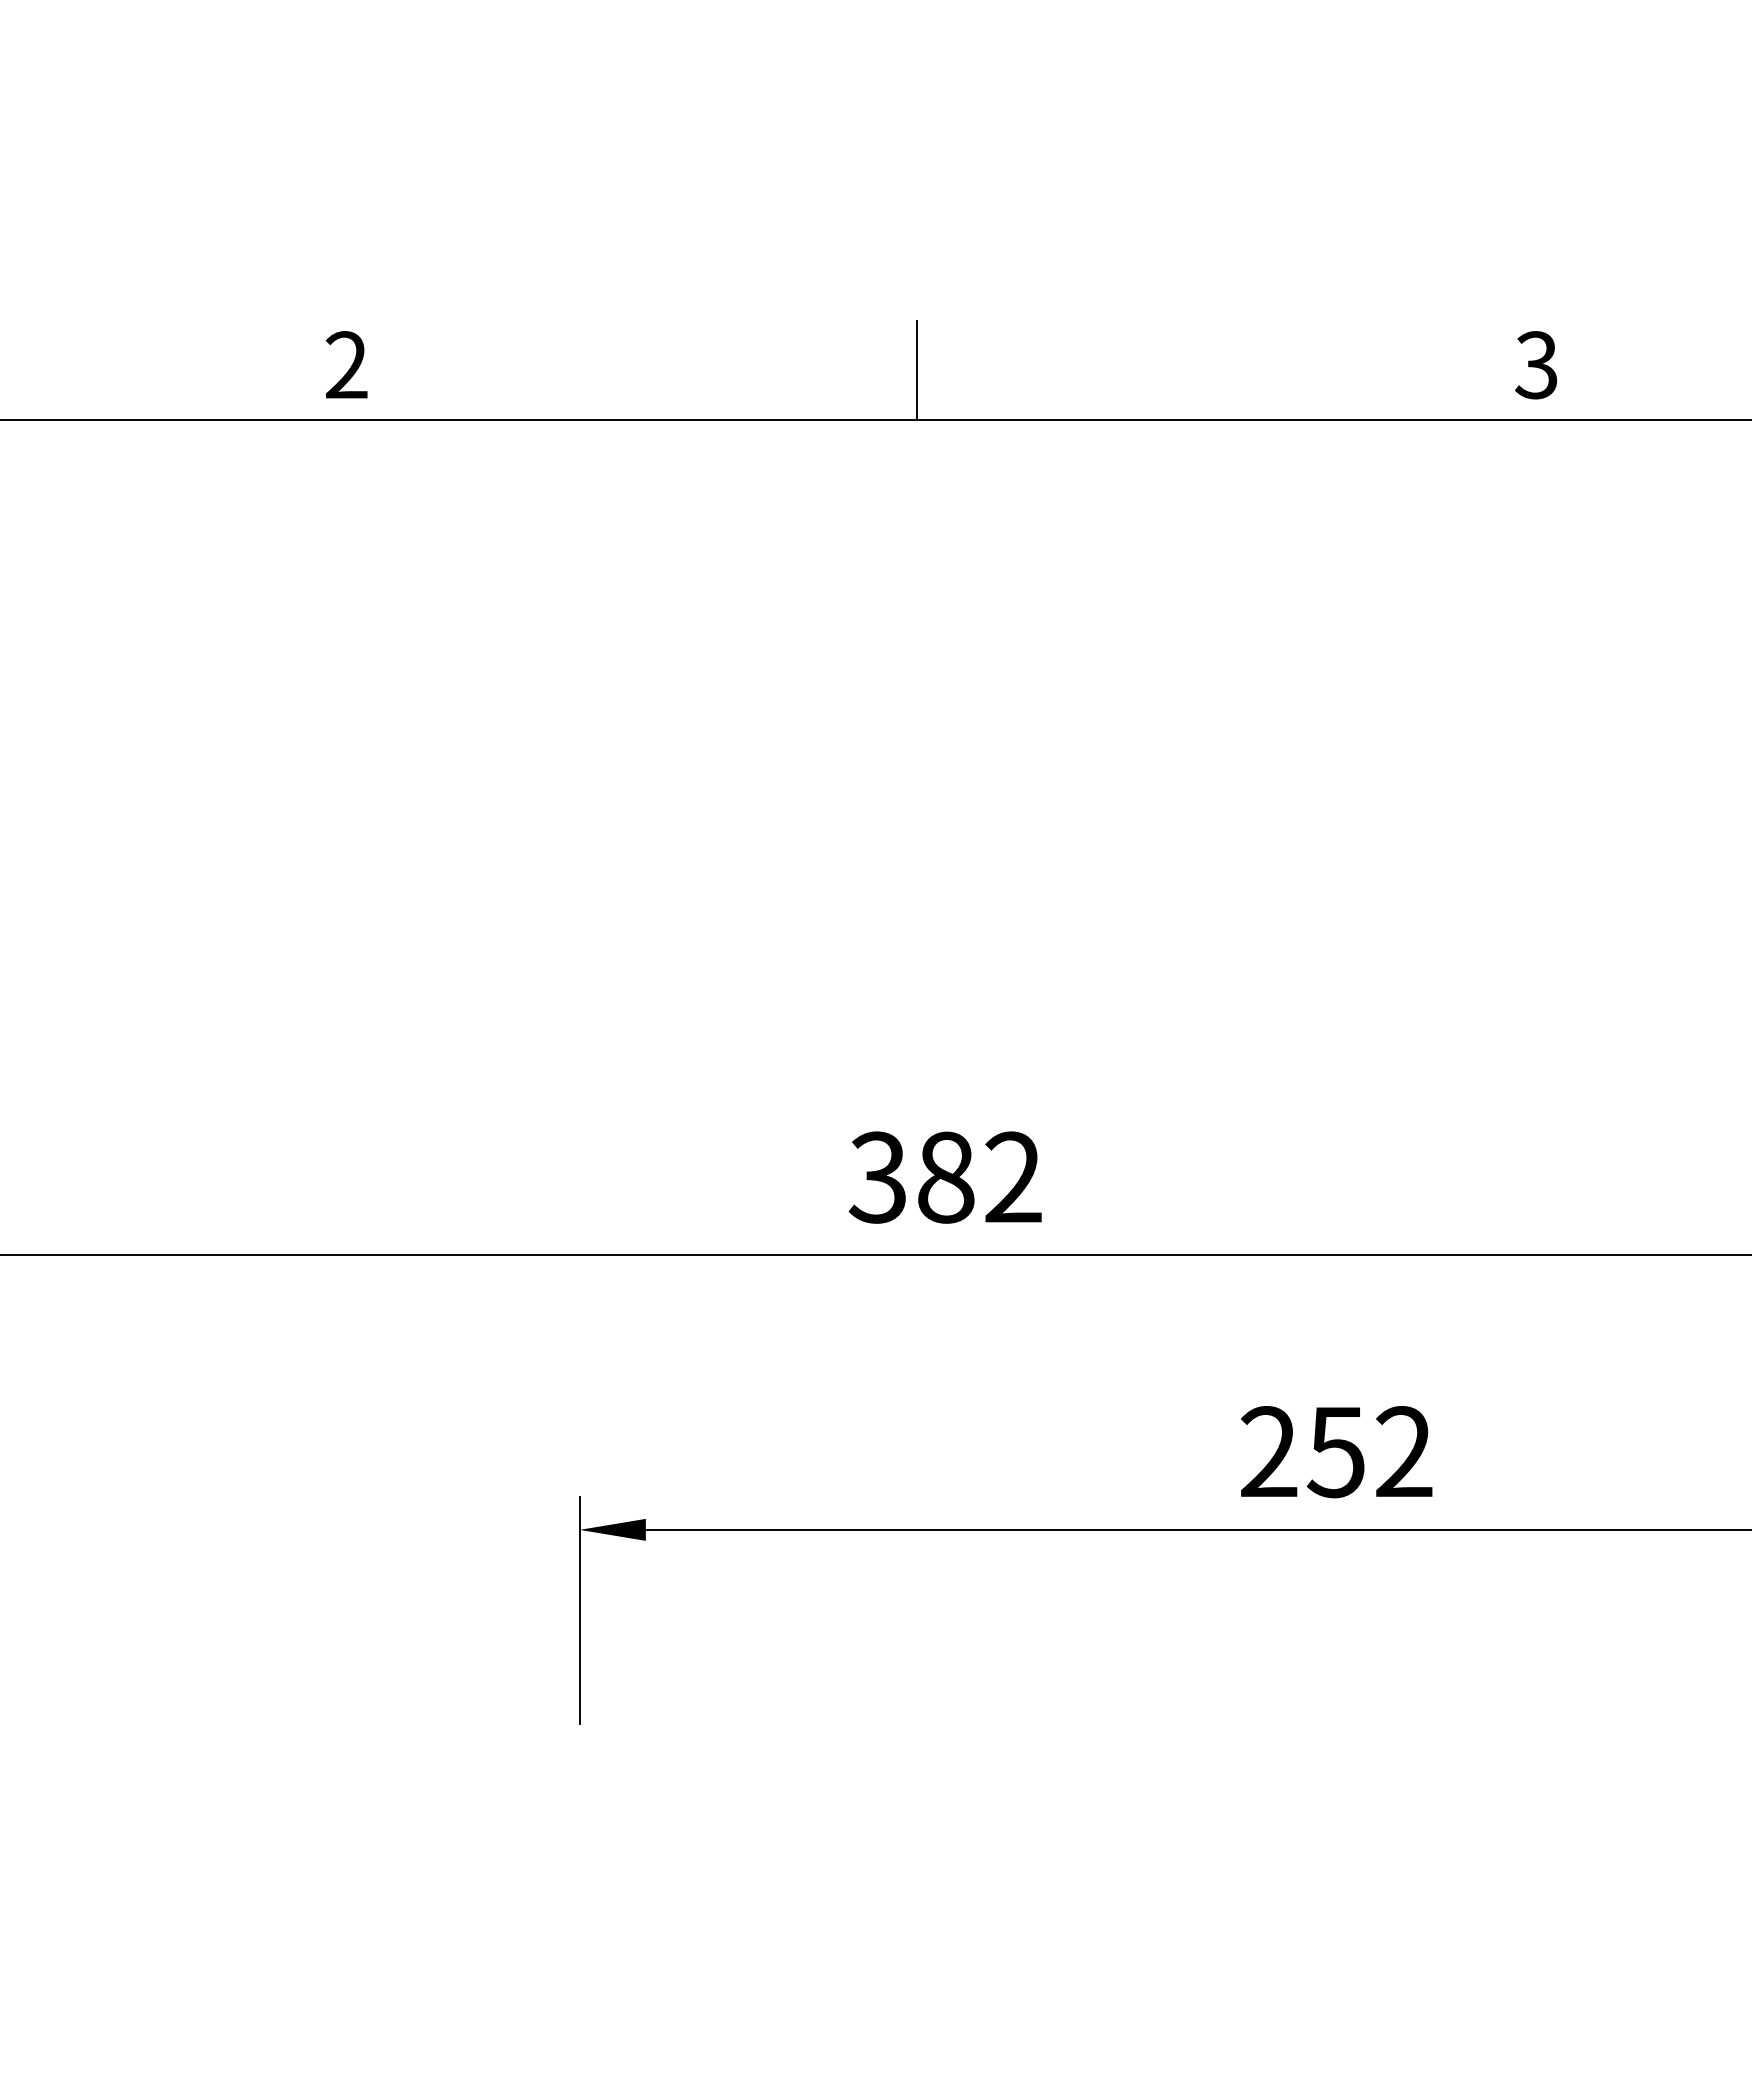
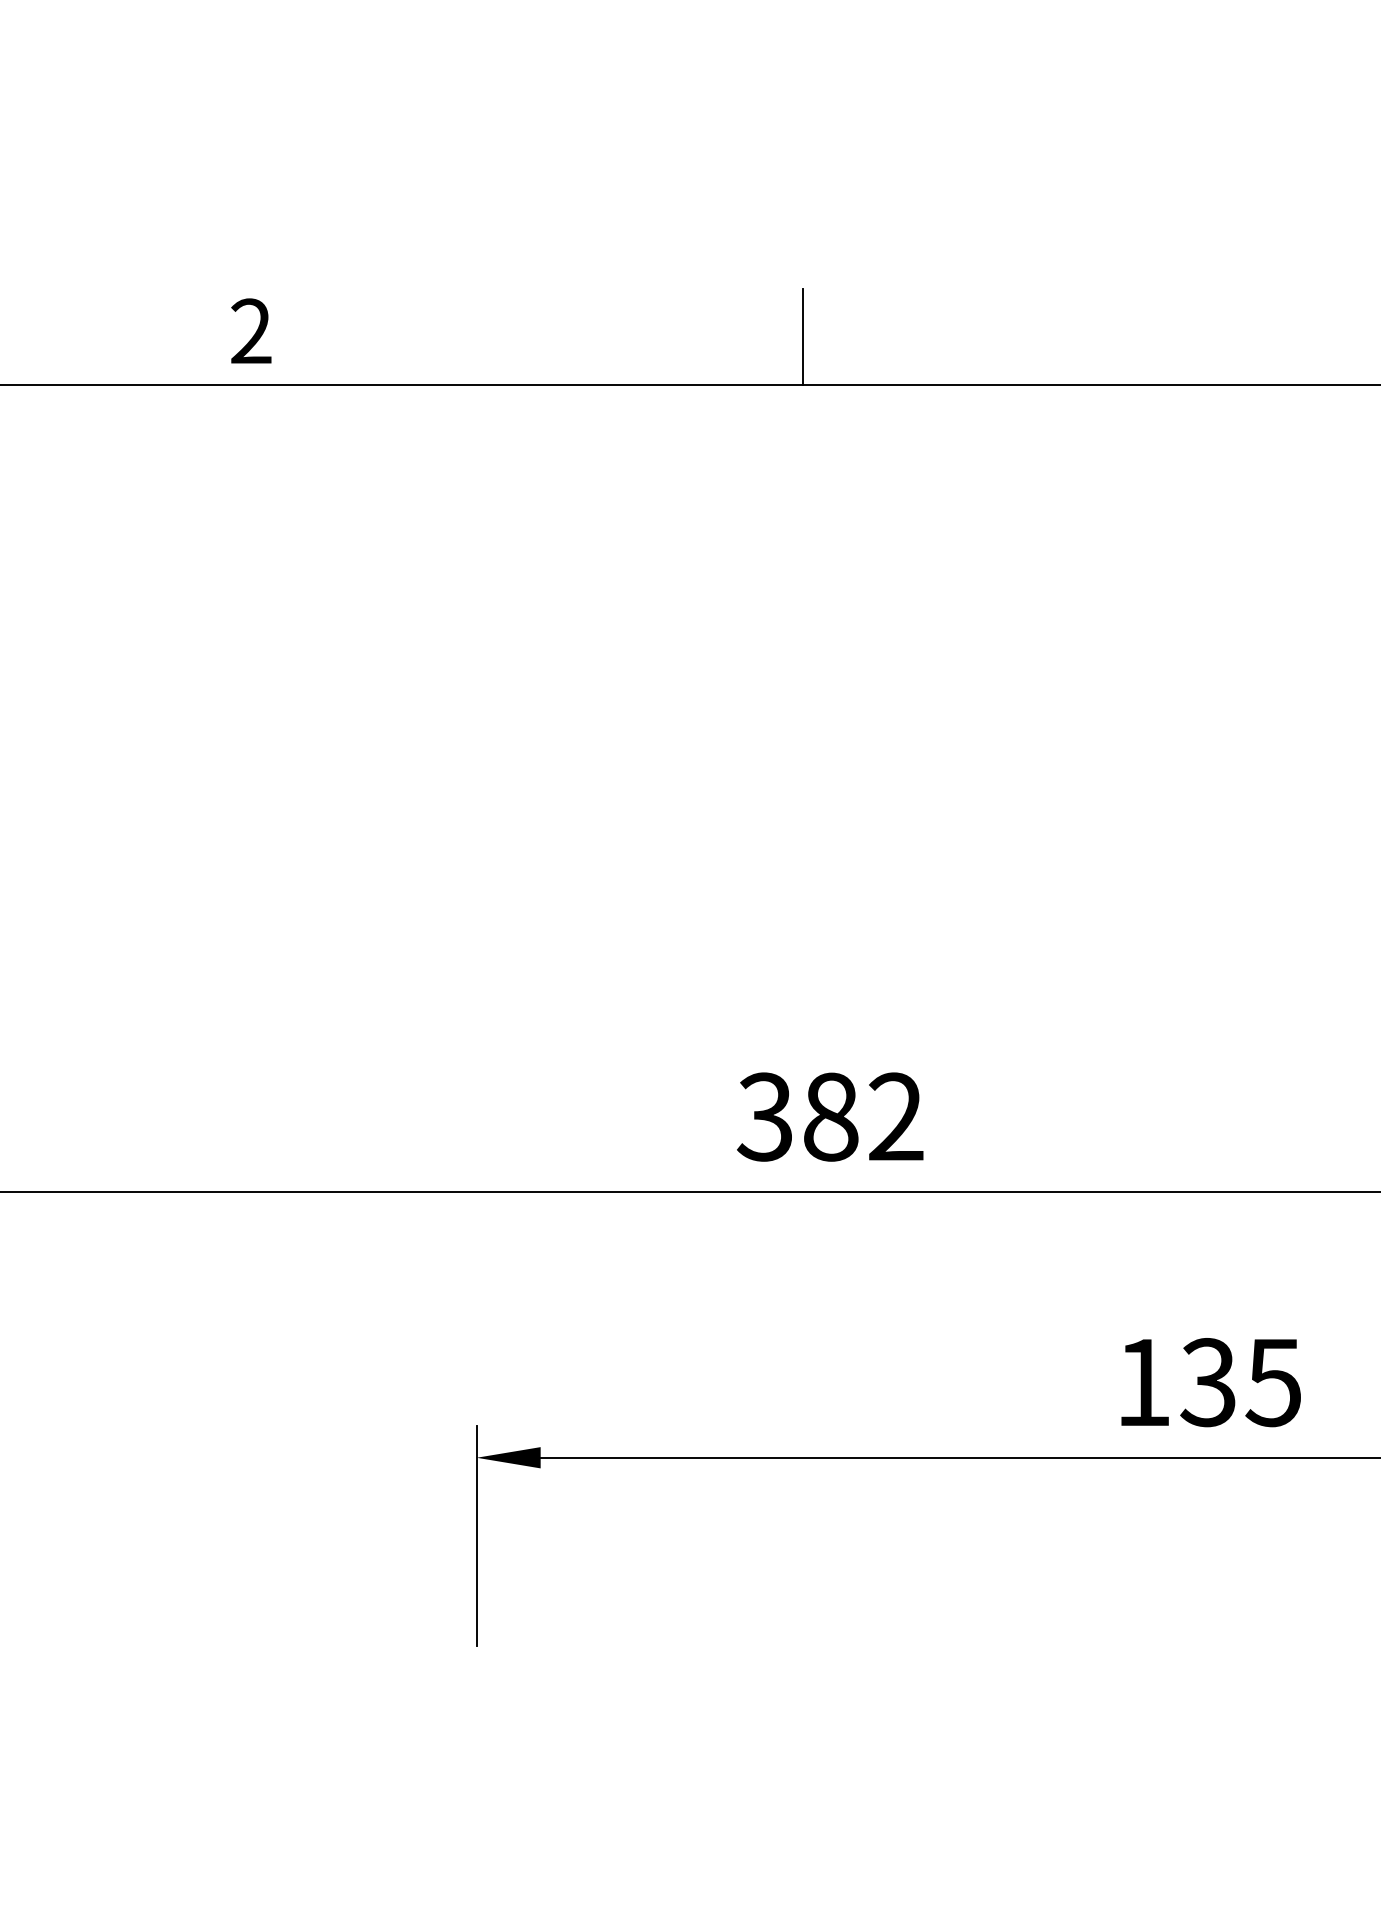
text: (1336, 1452) -> (1208, 1382), 252 -> 135

